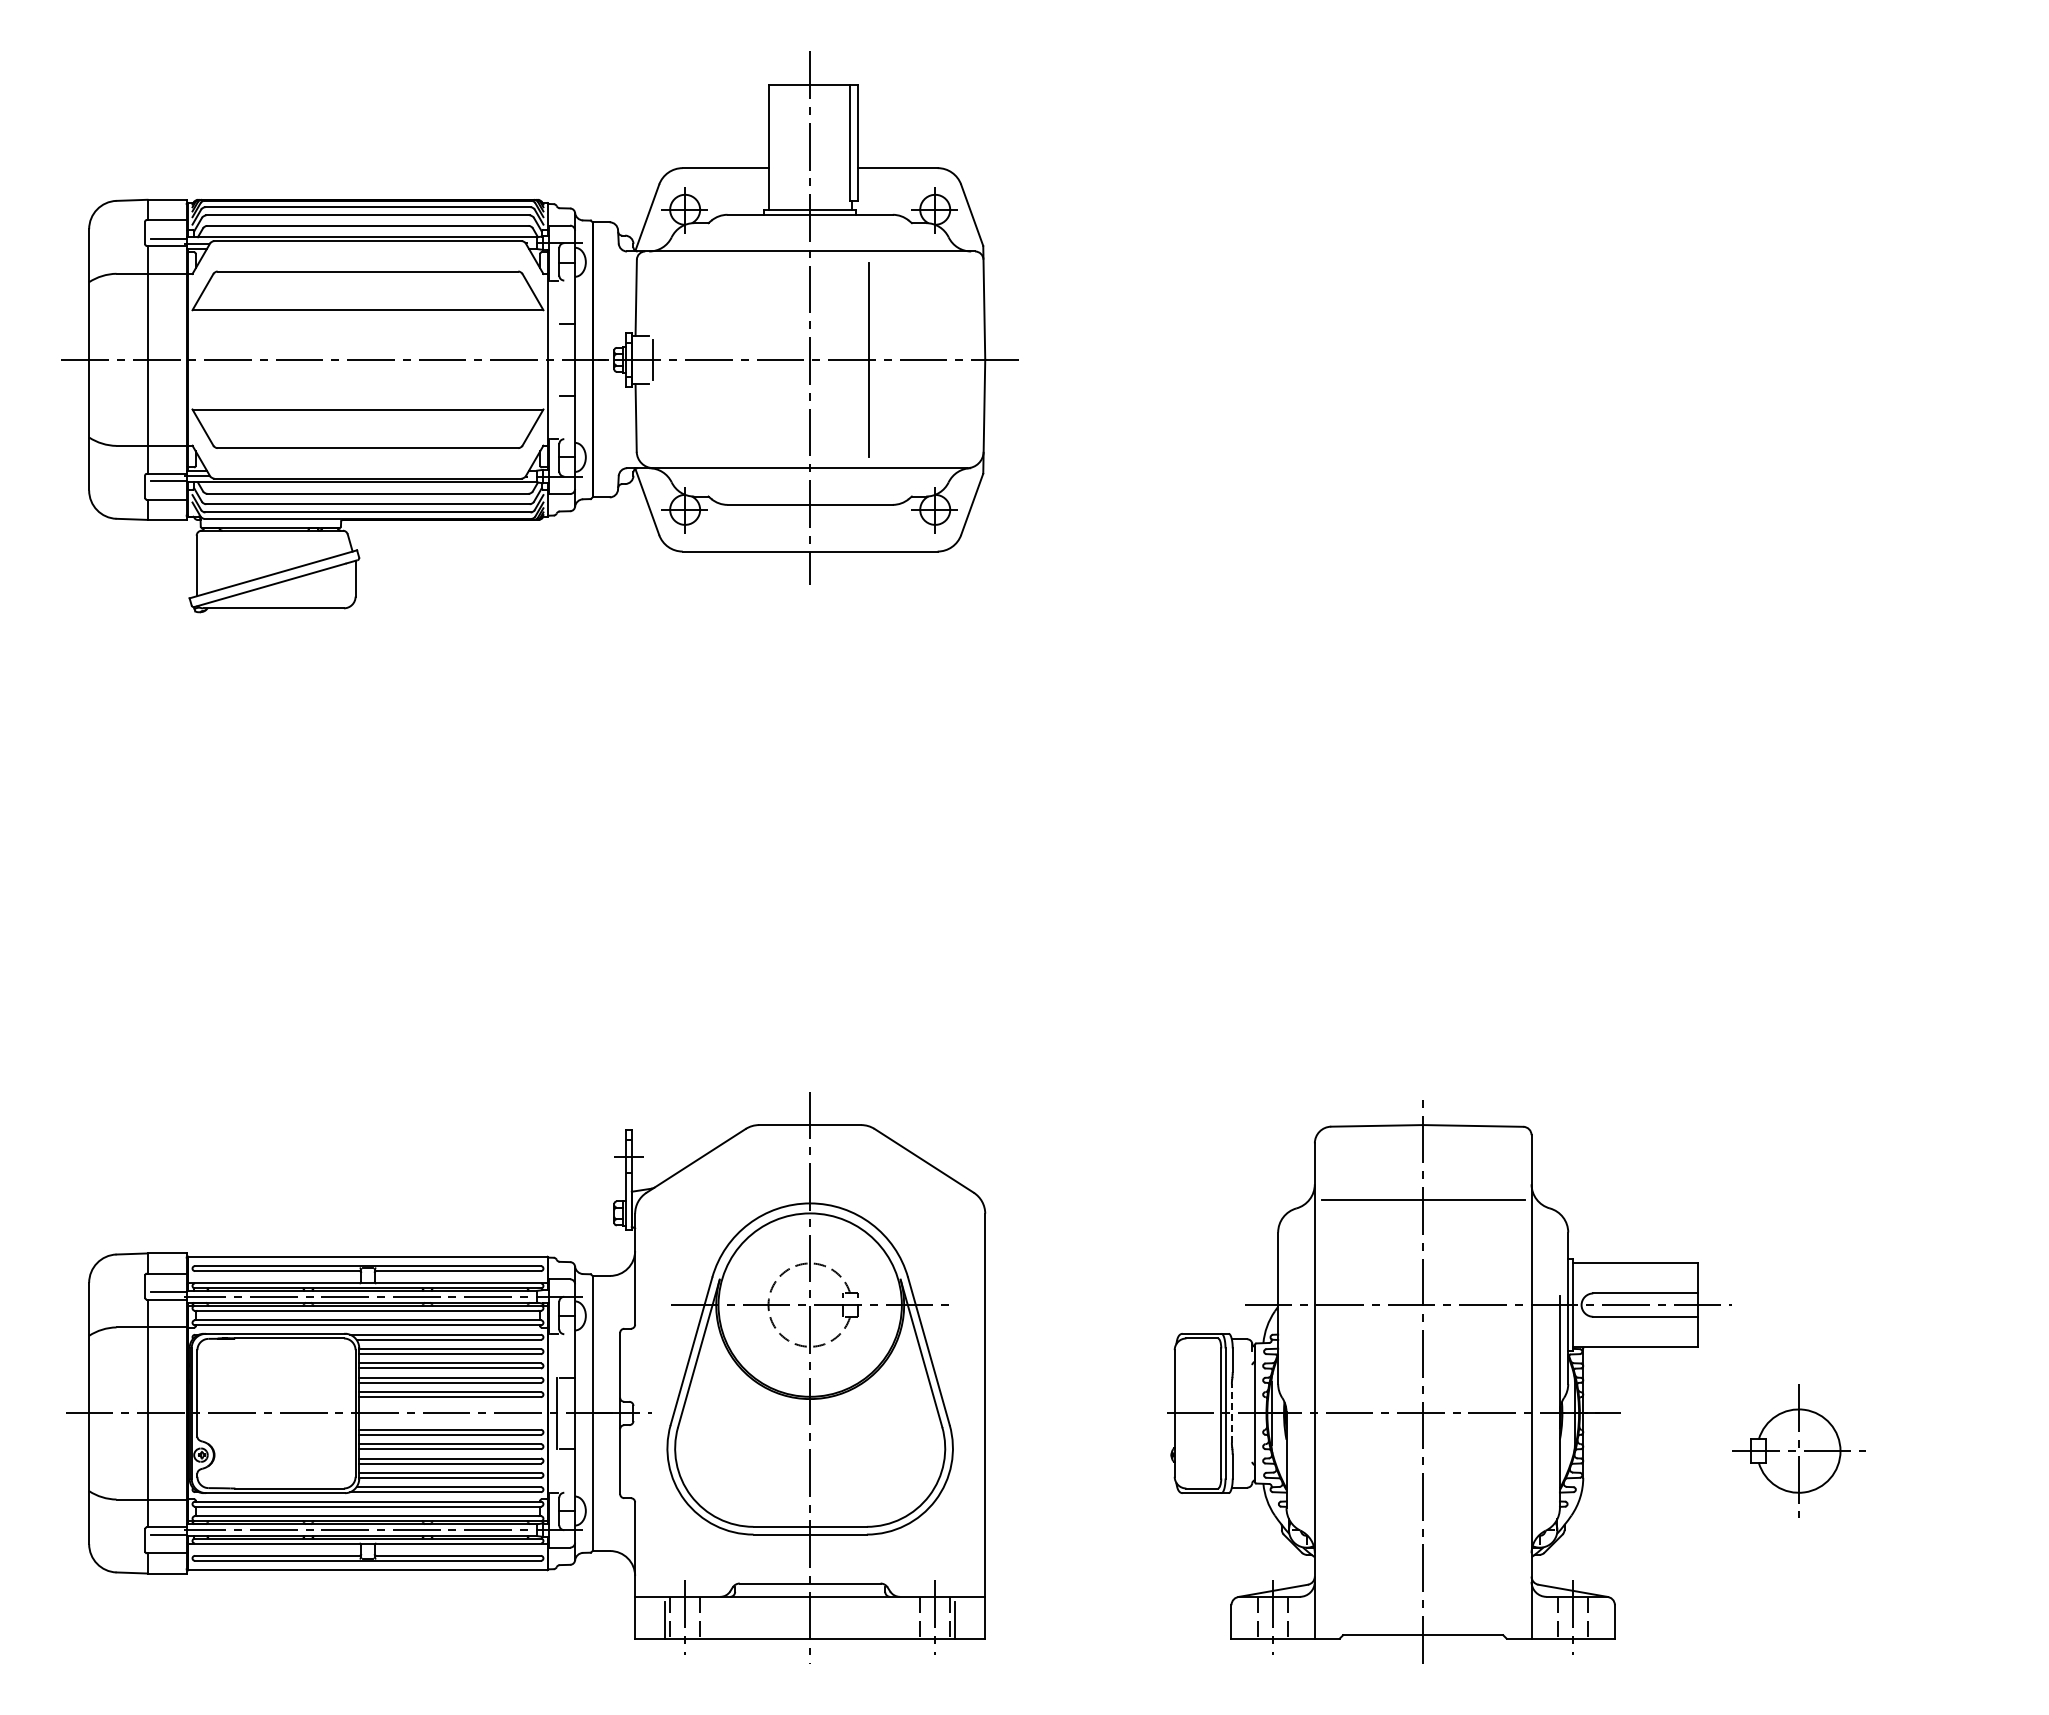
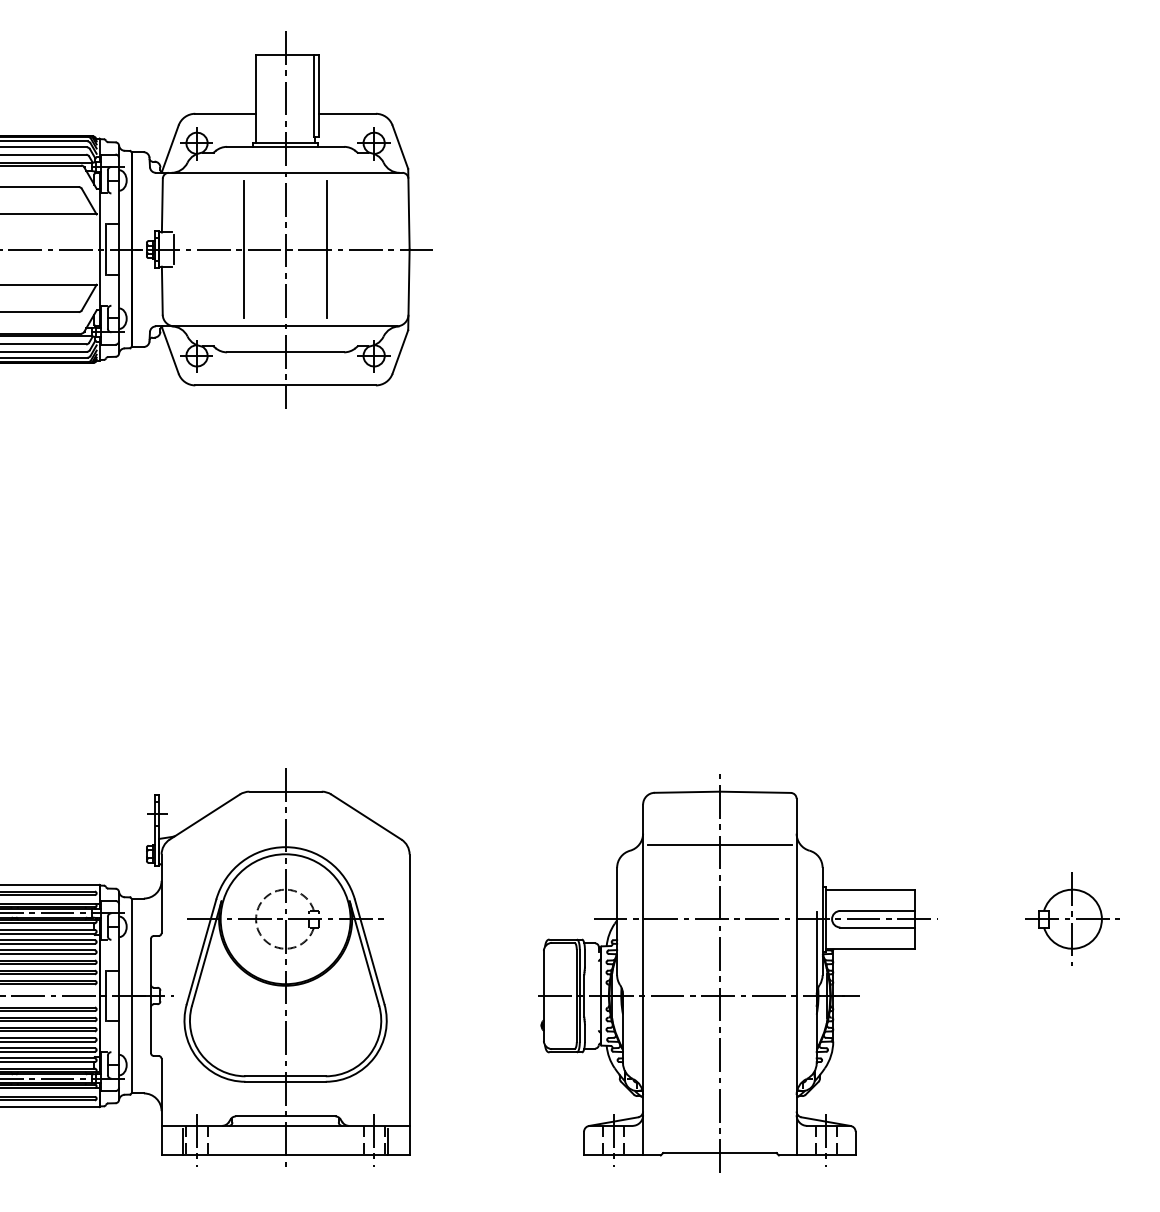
line: (556, 359) -> (105, 249), added
line: (751, 359) -> (244, 249), added
line: (1231, 1412) -> (584, 995), dashed -> solid
part: (1798, 1450) -> (1072, 918), moved

